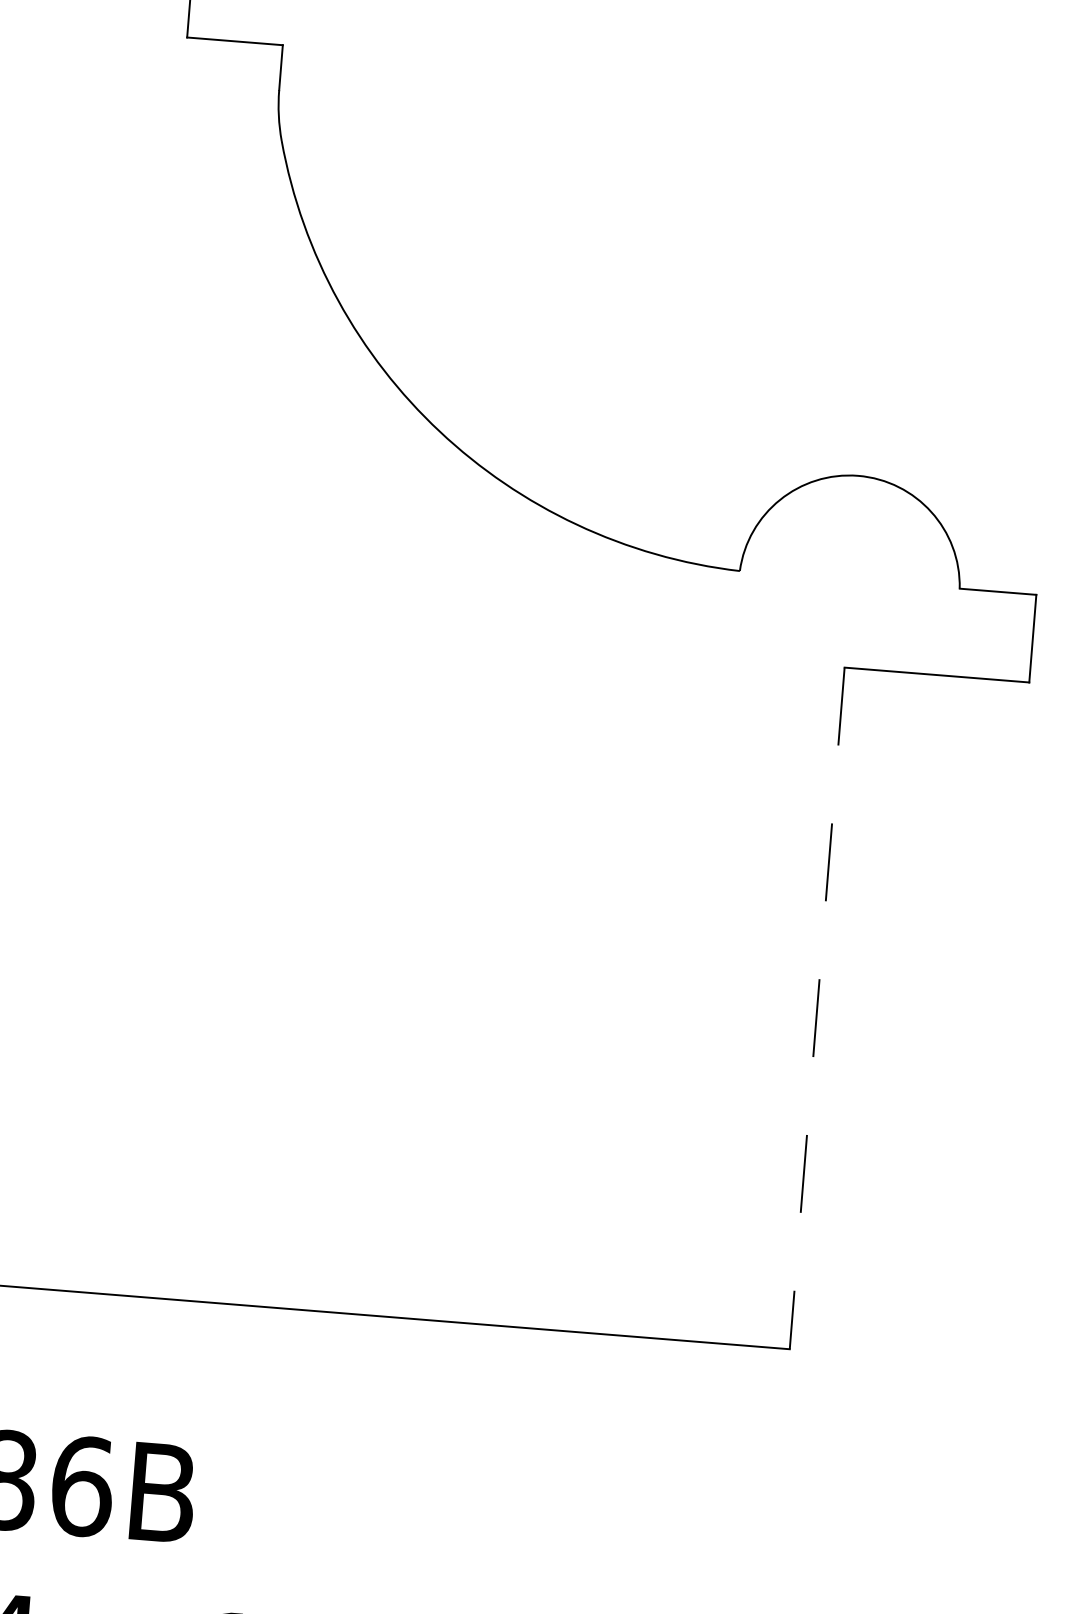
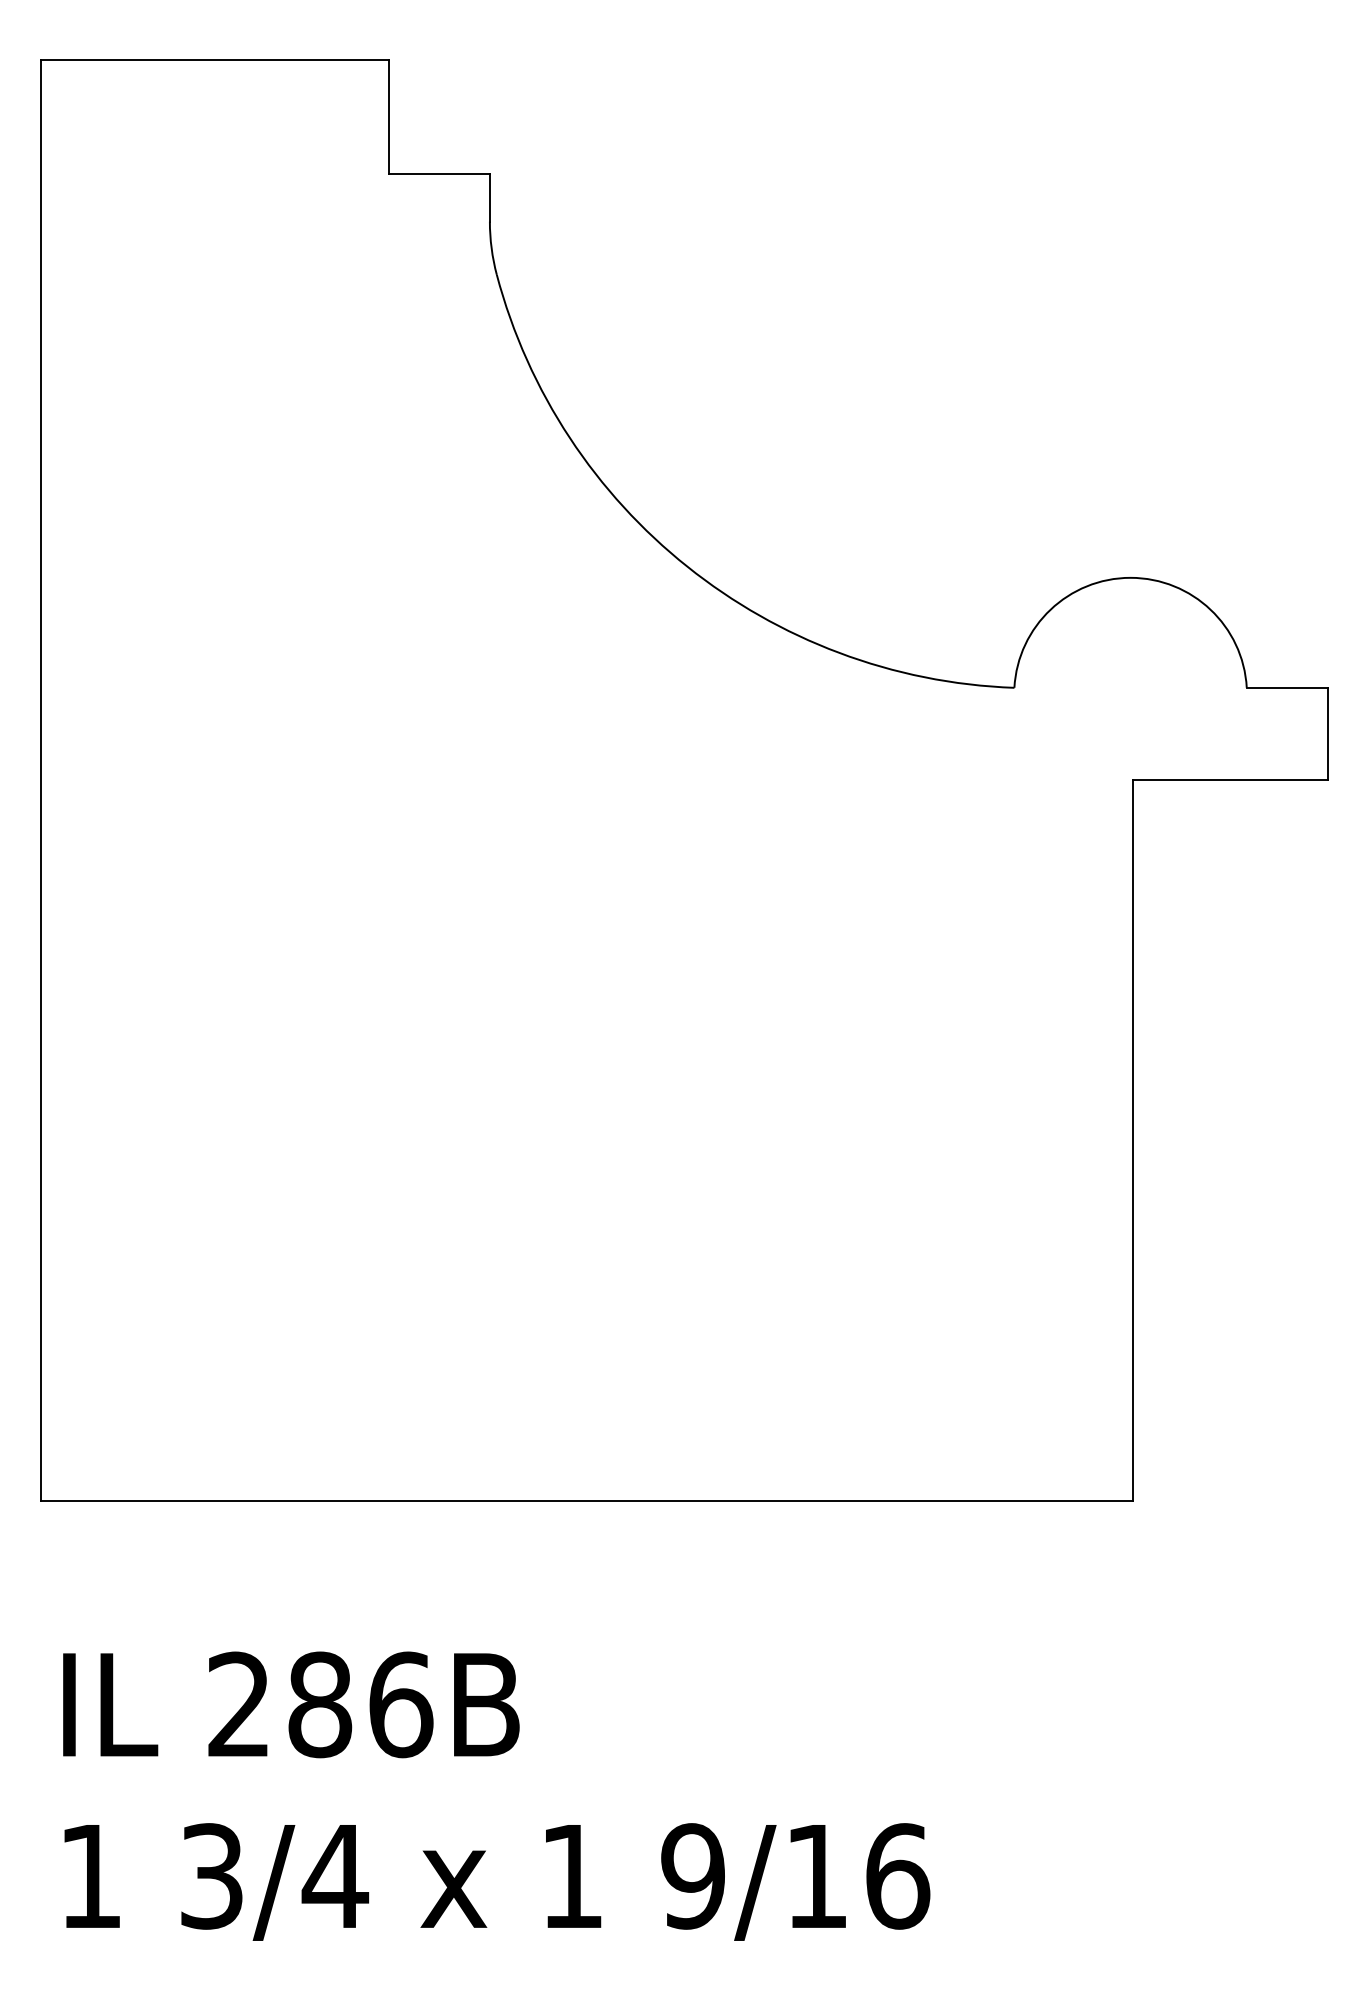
line: (817, 1009) -> (1132, 1141), dashed -> solid

